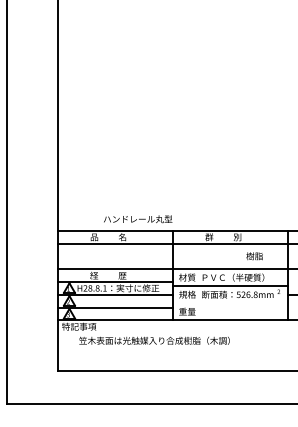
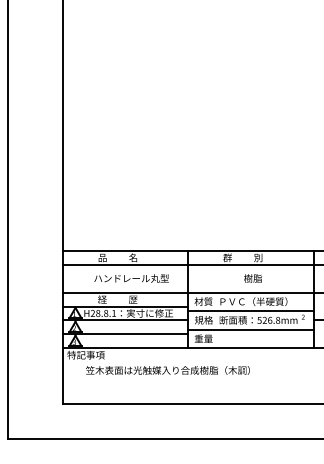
text: (138, 219) -> (132, 278), moved
text: (254, 256) -> (252, 278), moved
line: (230, 303) -> (250, 329), added

